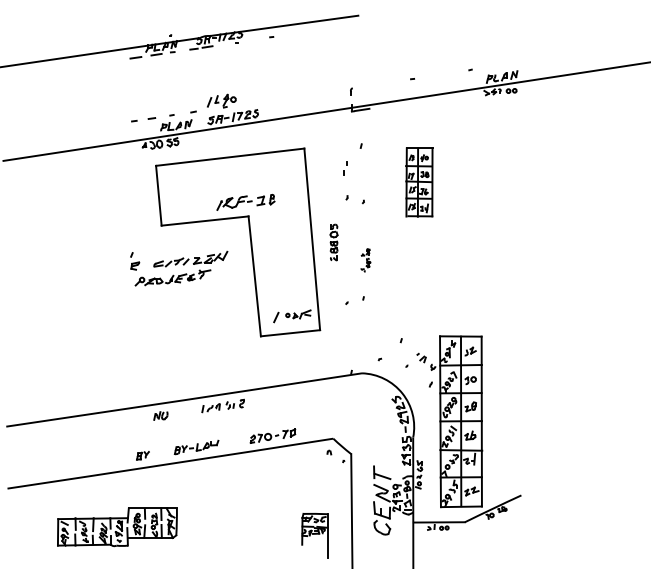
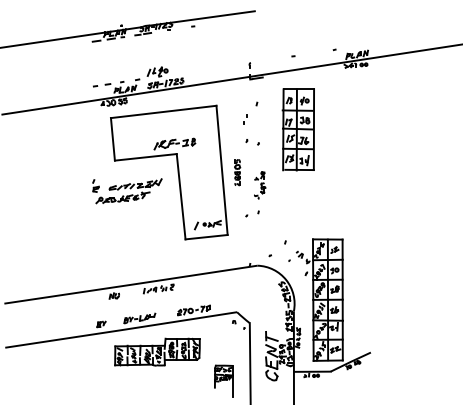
part: (418, 181) -> (297, 129), size x1.67
part: (366, 260) -> (260, 185), size x1.67
part: (117, 526) -> (157, 351), moved

